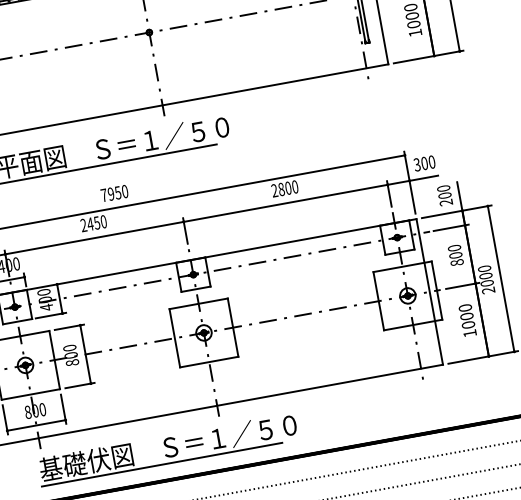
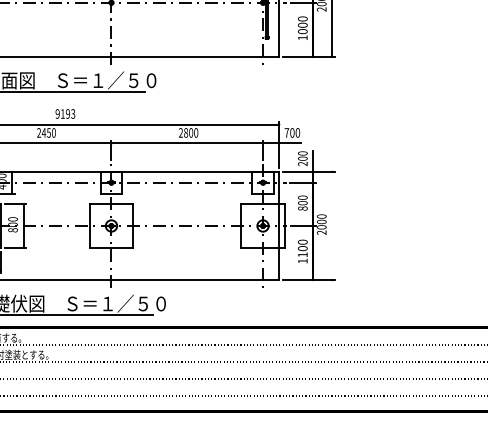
text: (416, 164) -> (286, 132), 300 -> 700
text: (114, 192) -> (65, 113), 7950 -> 9193
line: (501, 278) -> (332, 225), removed
text: (467, 324) -> (302, 254), 1000 -> 1100

